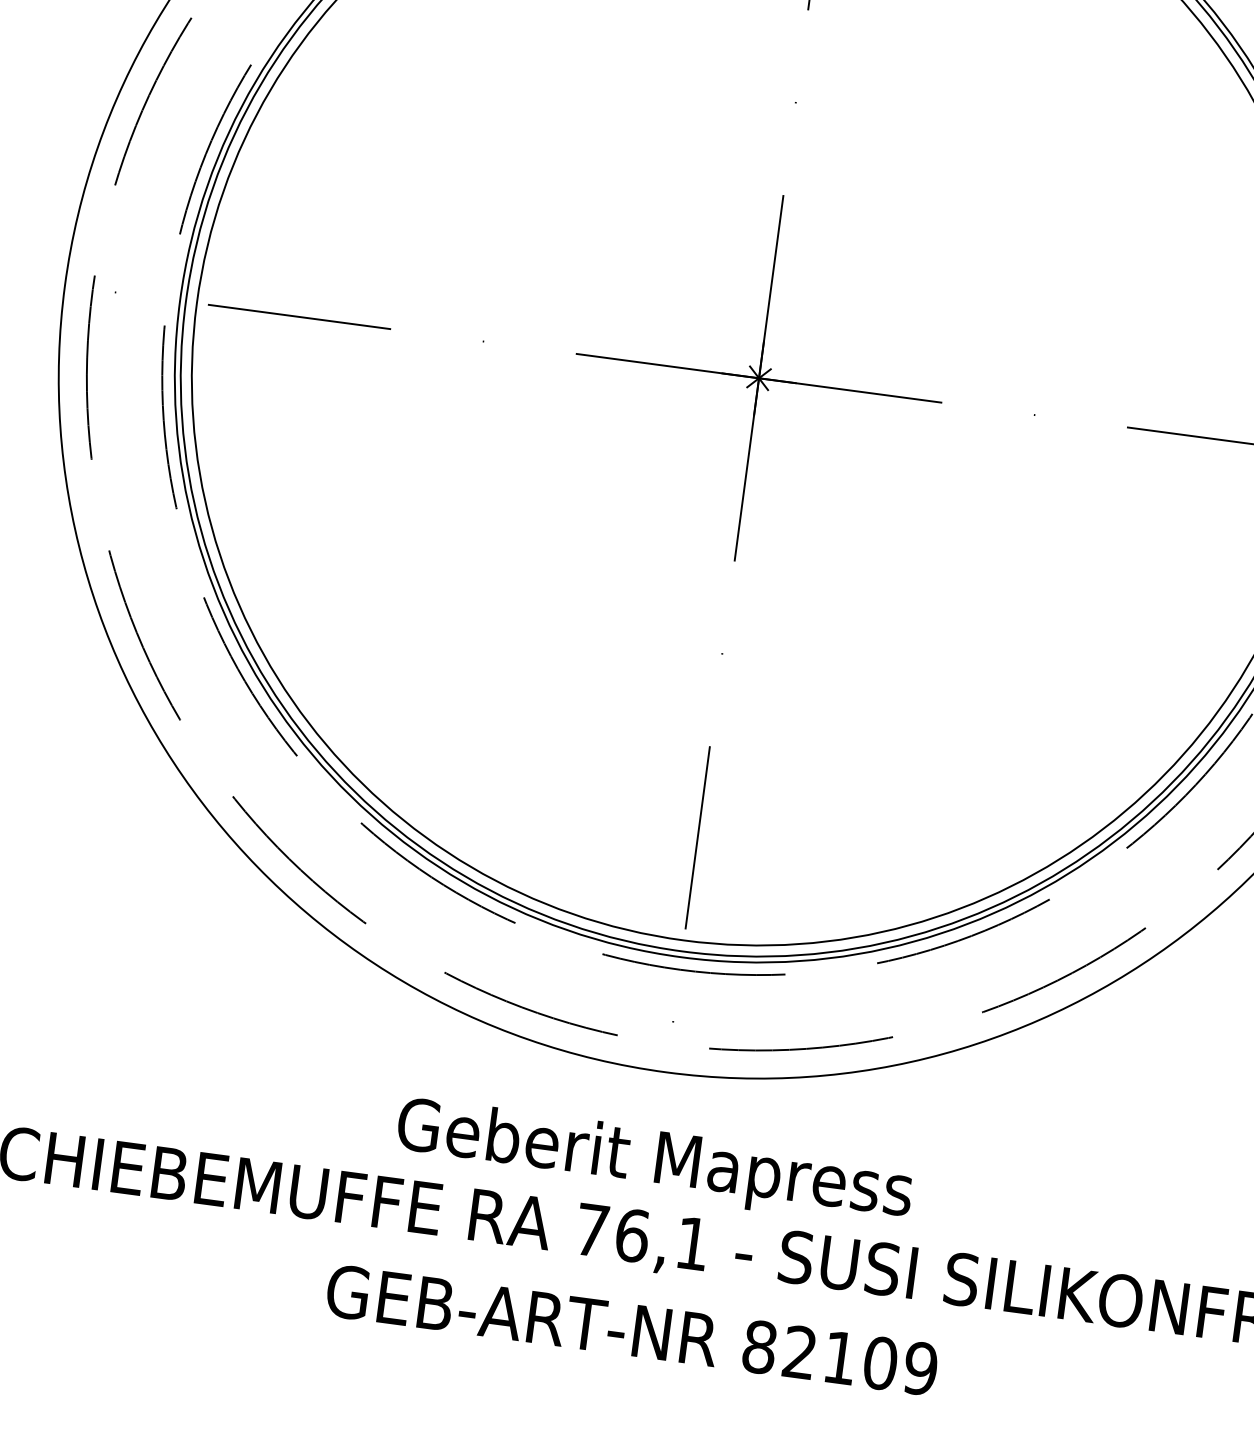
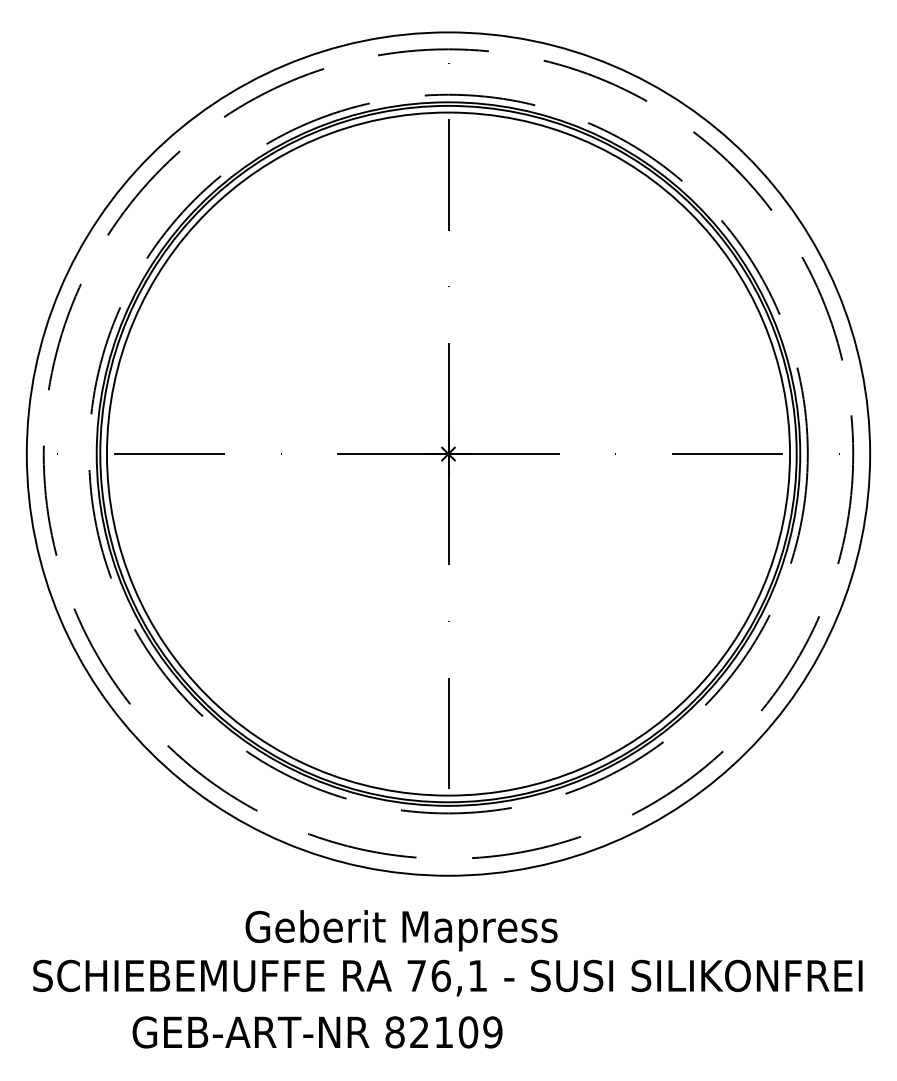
text: (654, 1162) -> (401, 930), moved
text: (632, 1330) -> (317, 1032), moved

